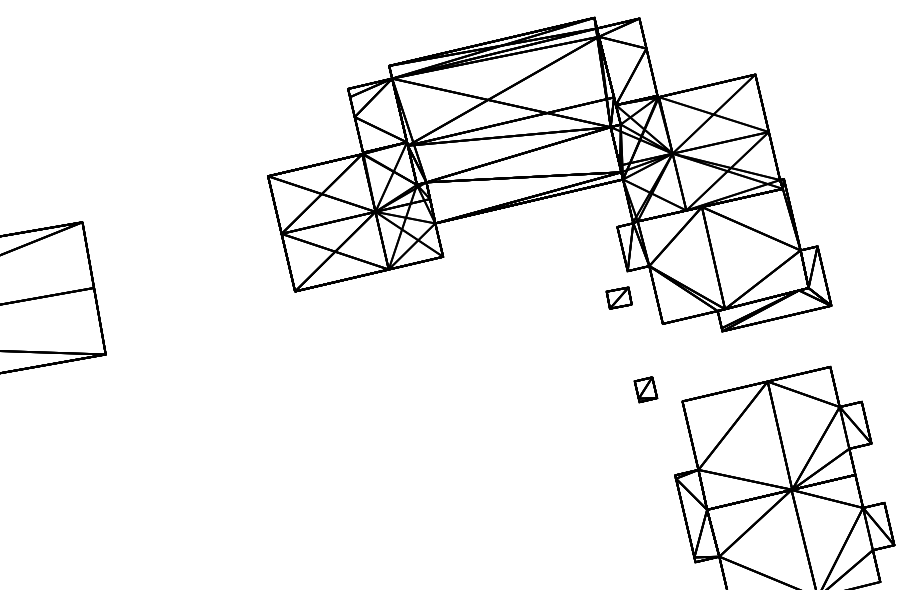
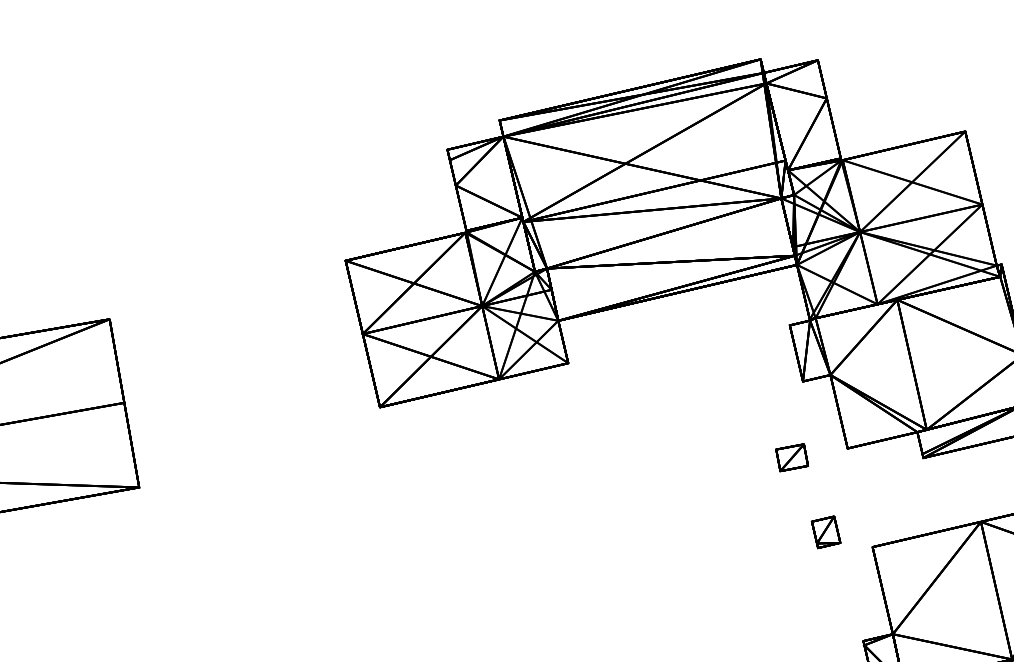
part: (618, 297) -> (791, 456), moved

